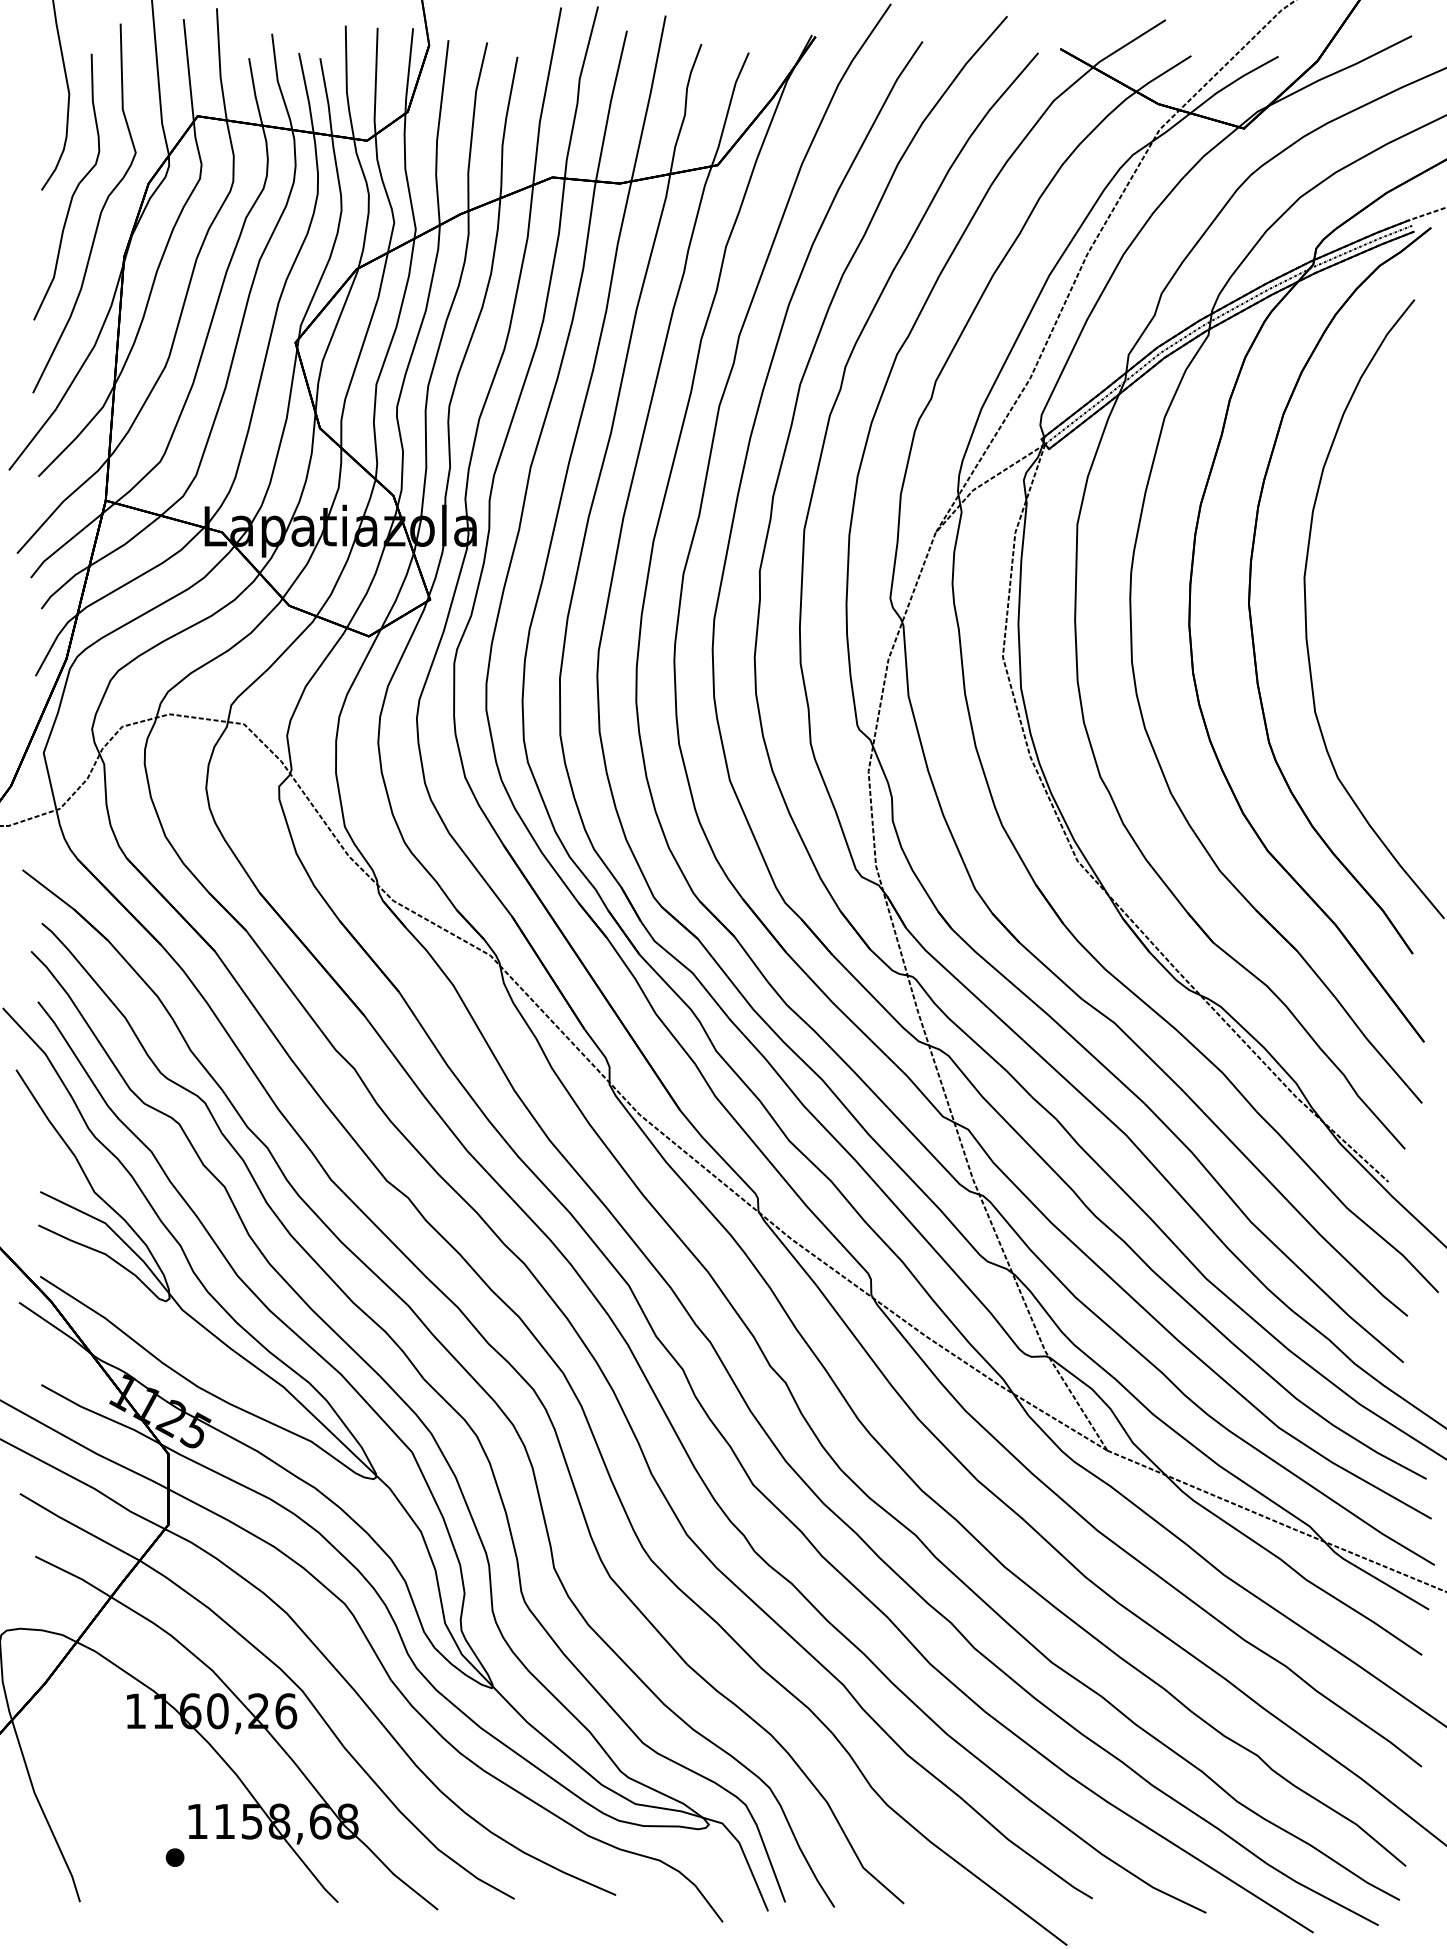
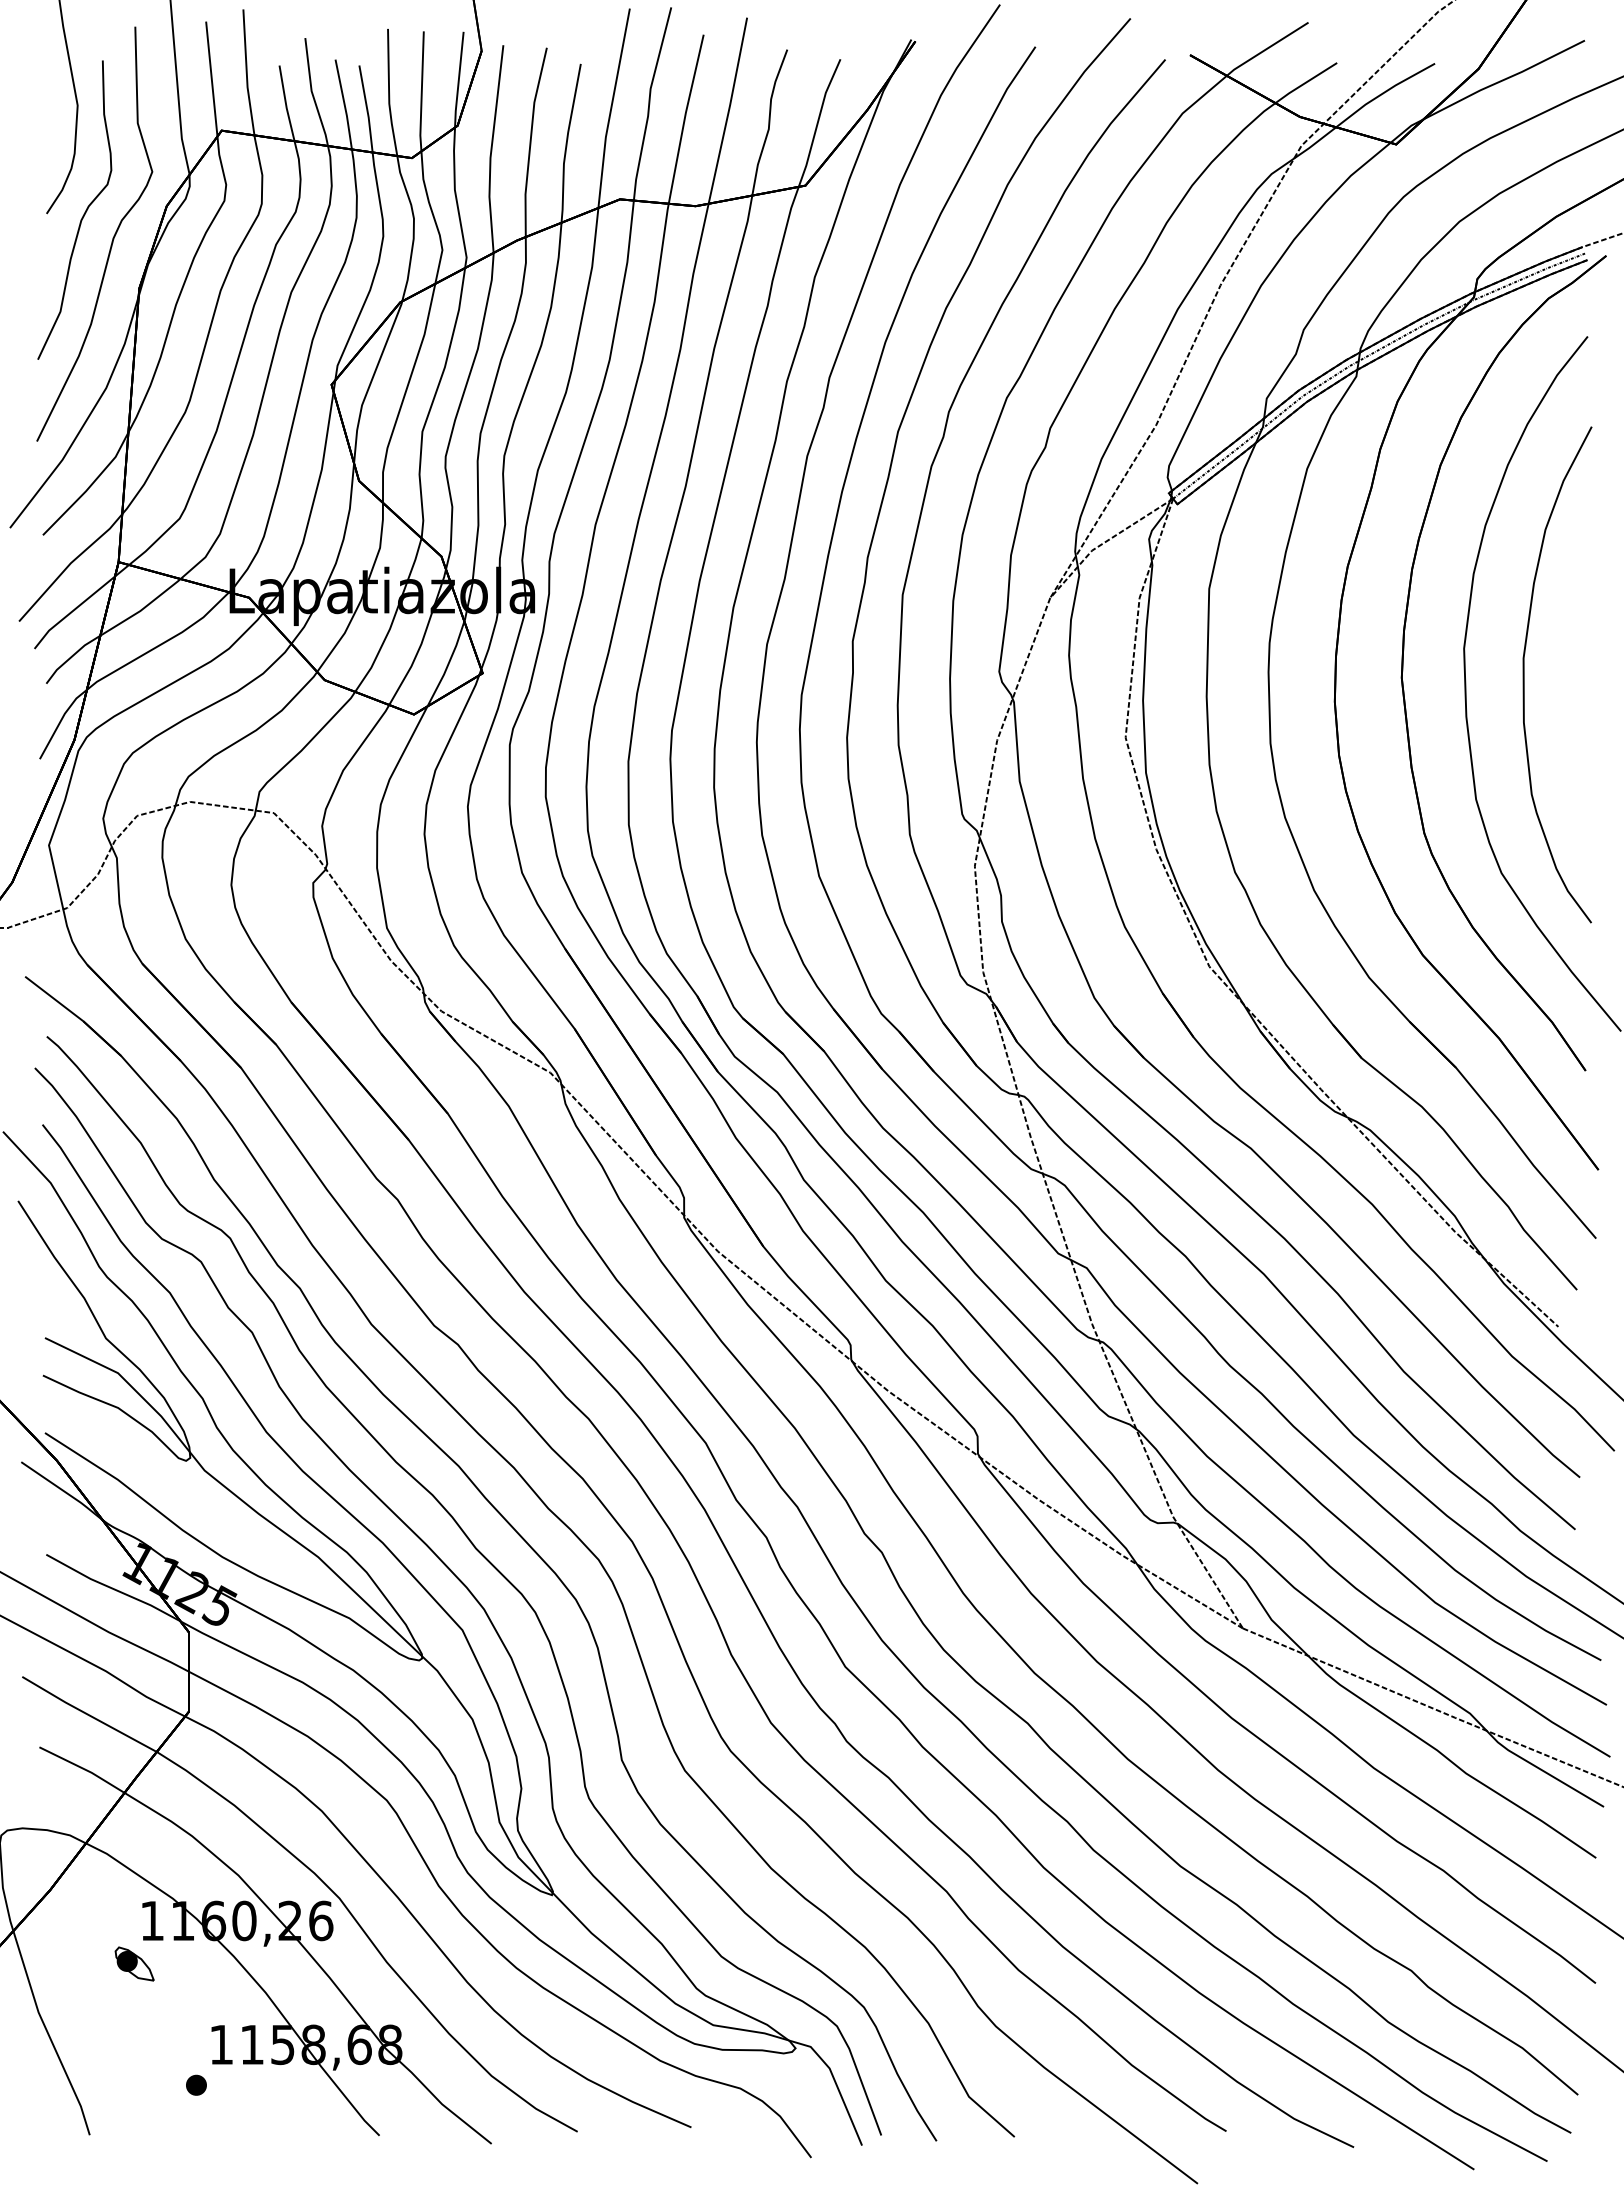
curve: (1358, 600) -> (1524, 674), added
part: (119, 1749) -> (134, 1963), added

